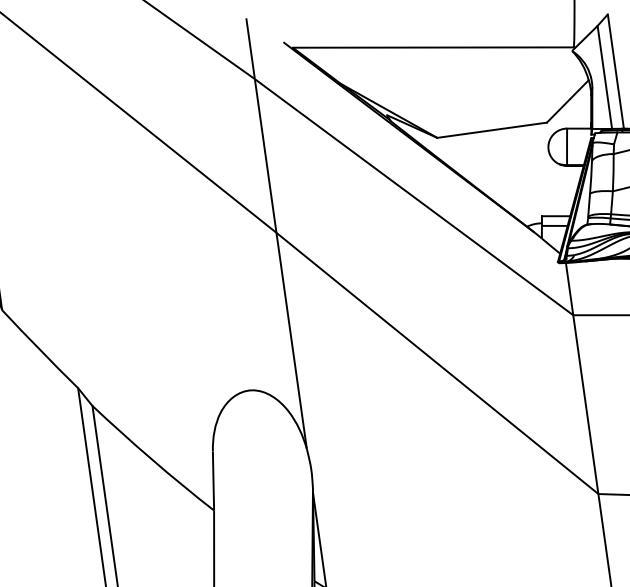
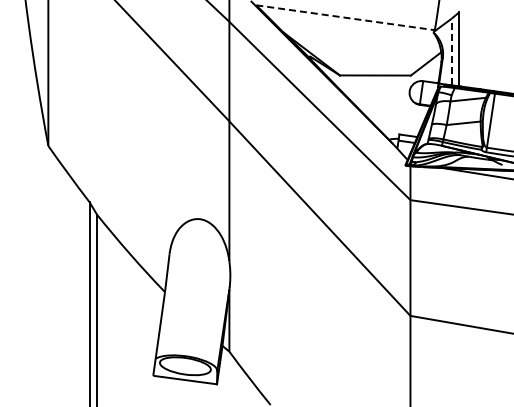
line: (434, 46) -> (346, 17), solid -> dashed
line: (604, 76) -> (451, 51), solid -> dashed

